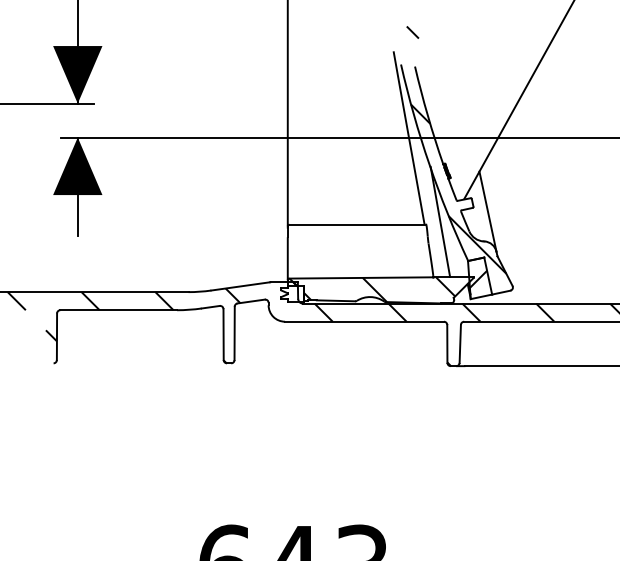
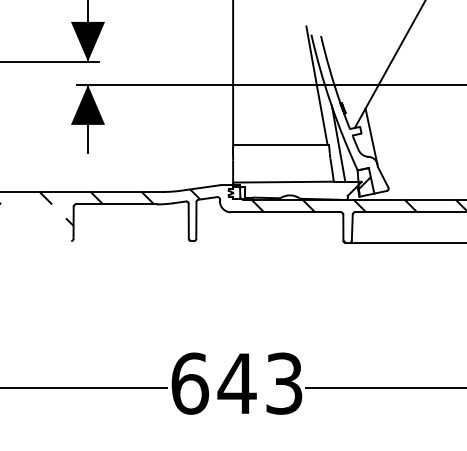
hatch: (456, 149) -> (349, 93), removed
hatch: (372, 288) -> (291, 189), removed

